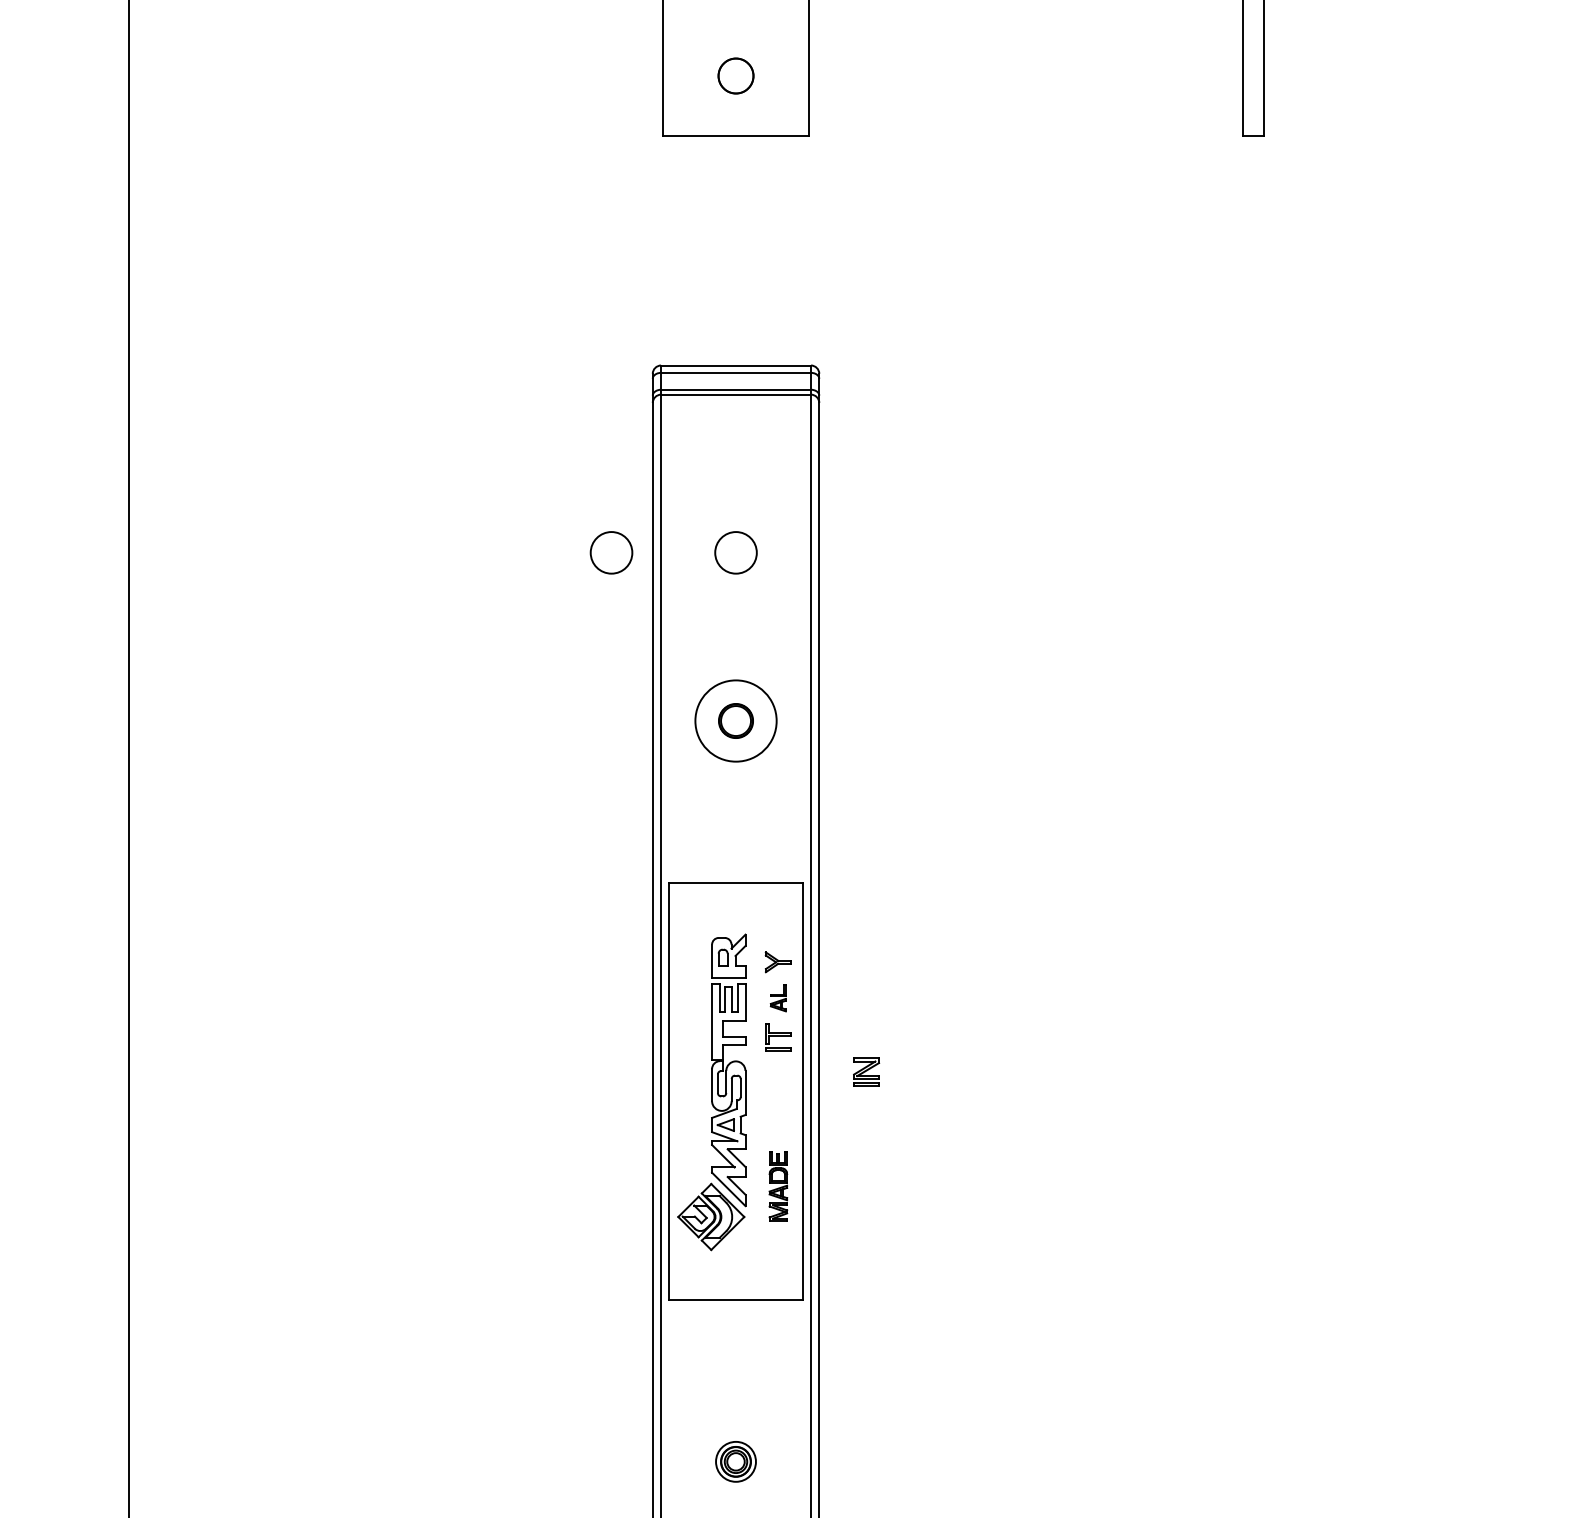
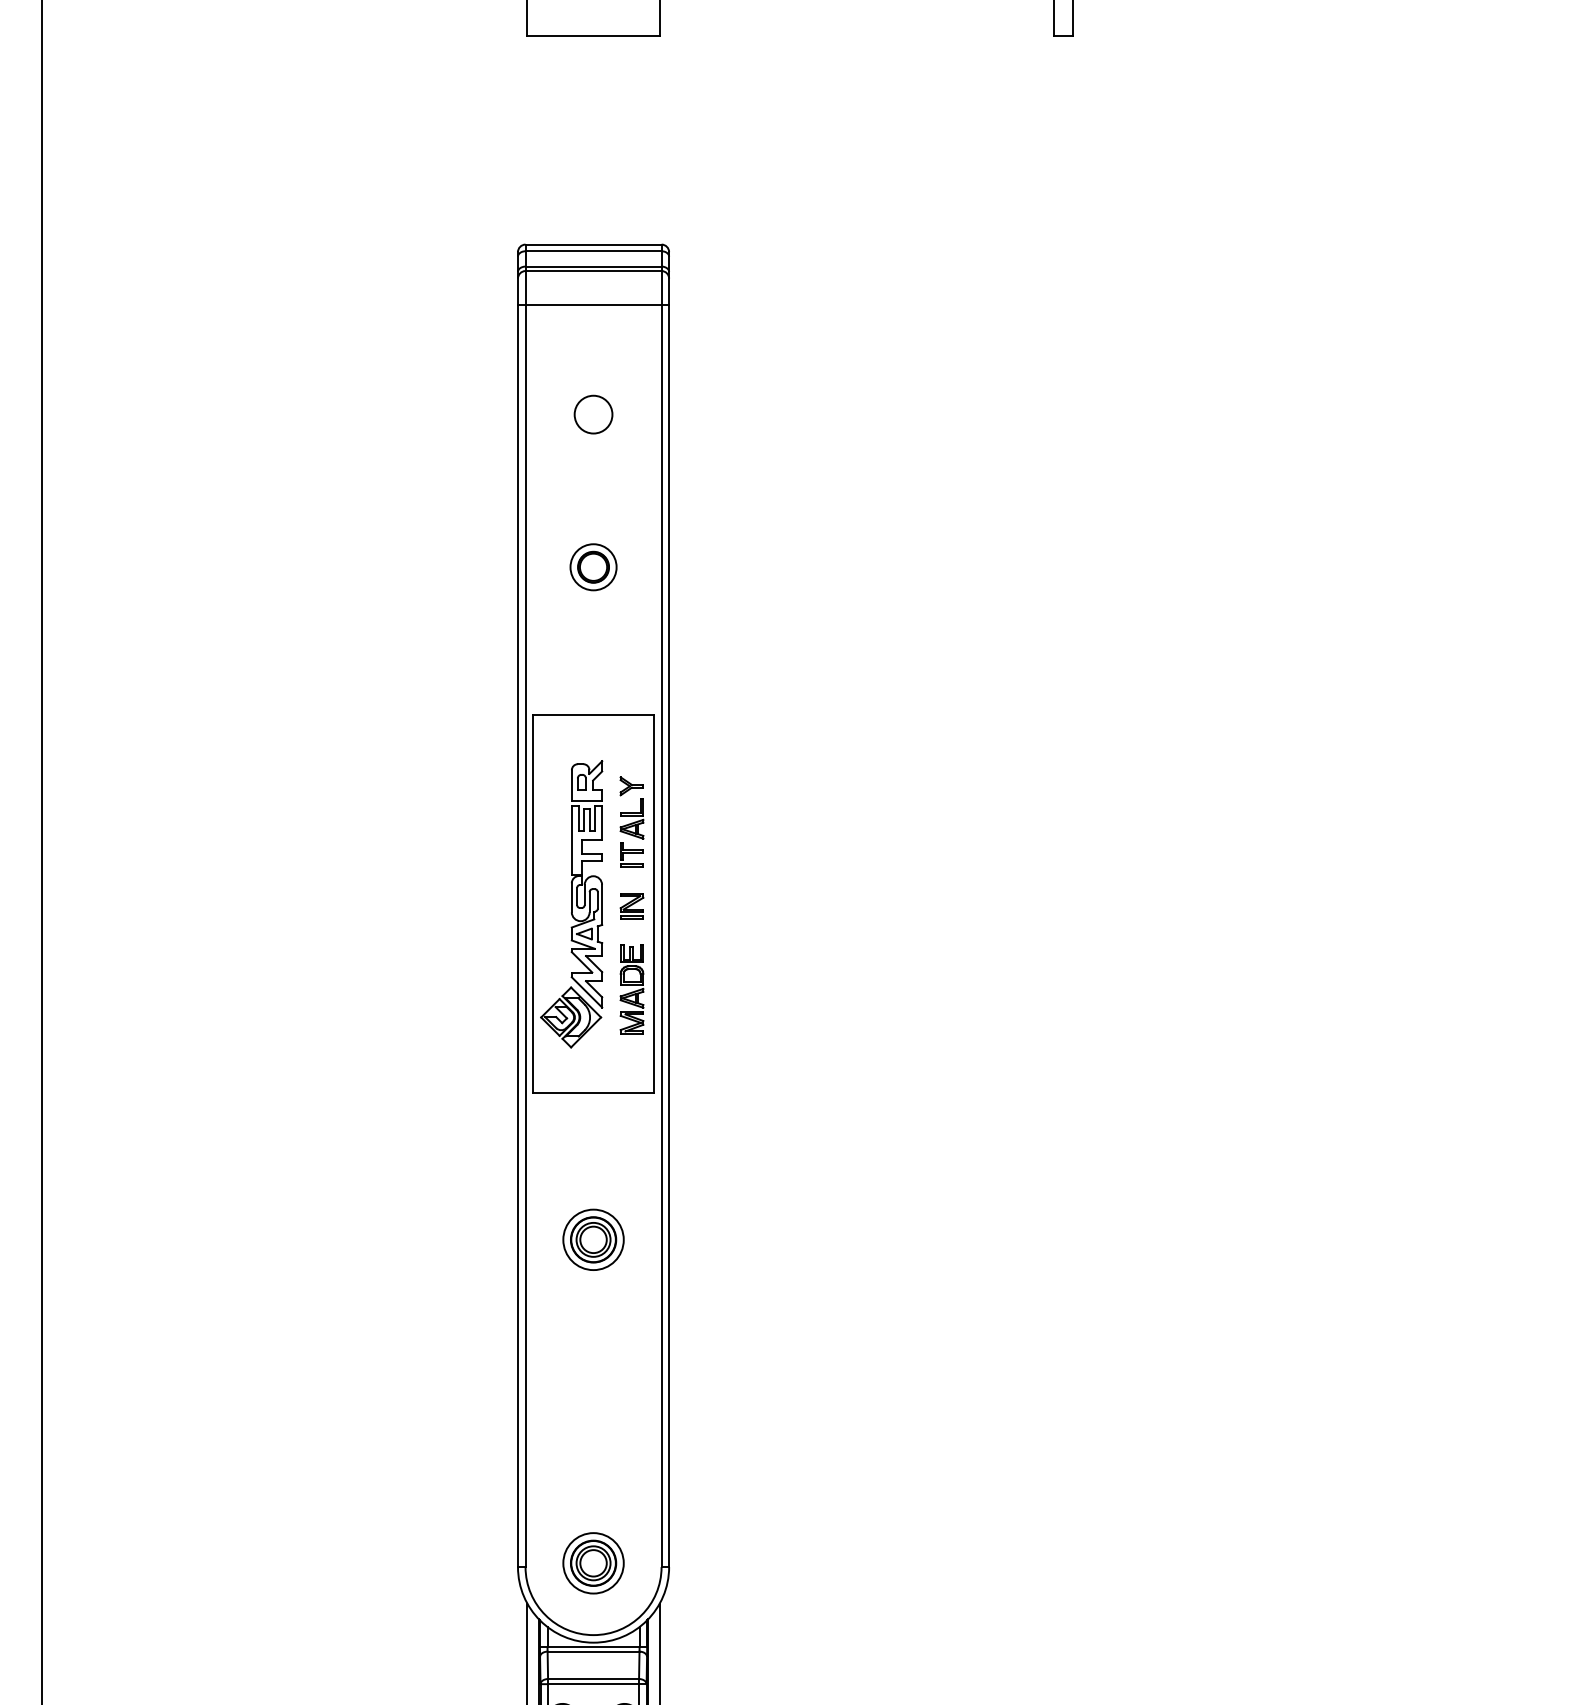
line: (735, 432) -> (593, 305), added
circle: (611, 552) -> (480, 414), removed
circle: (735, 721) -> (593, 567), size x0.62
part: (777, 997) -> (631, 818), size x1.67
part: (865, 1072) -> (631, 906), moved
part: (777, 1186) -> (631, 989), size x1.43
part: (735, 1461) -> (593, 1239), size x1.67

